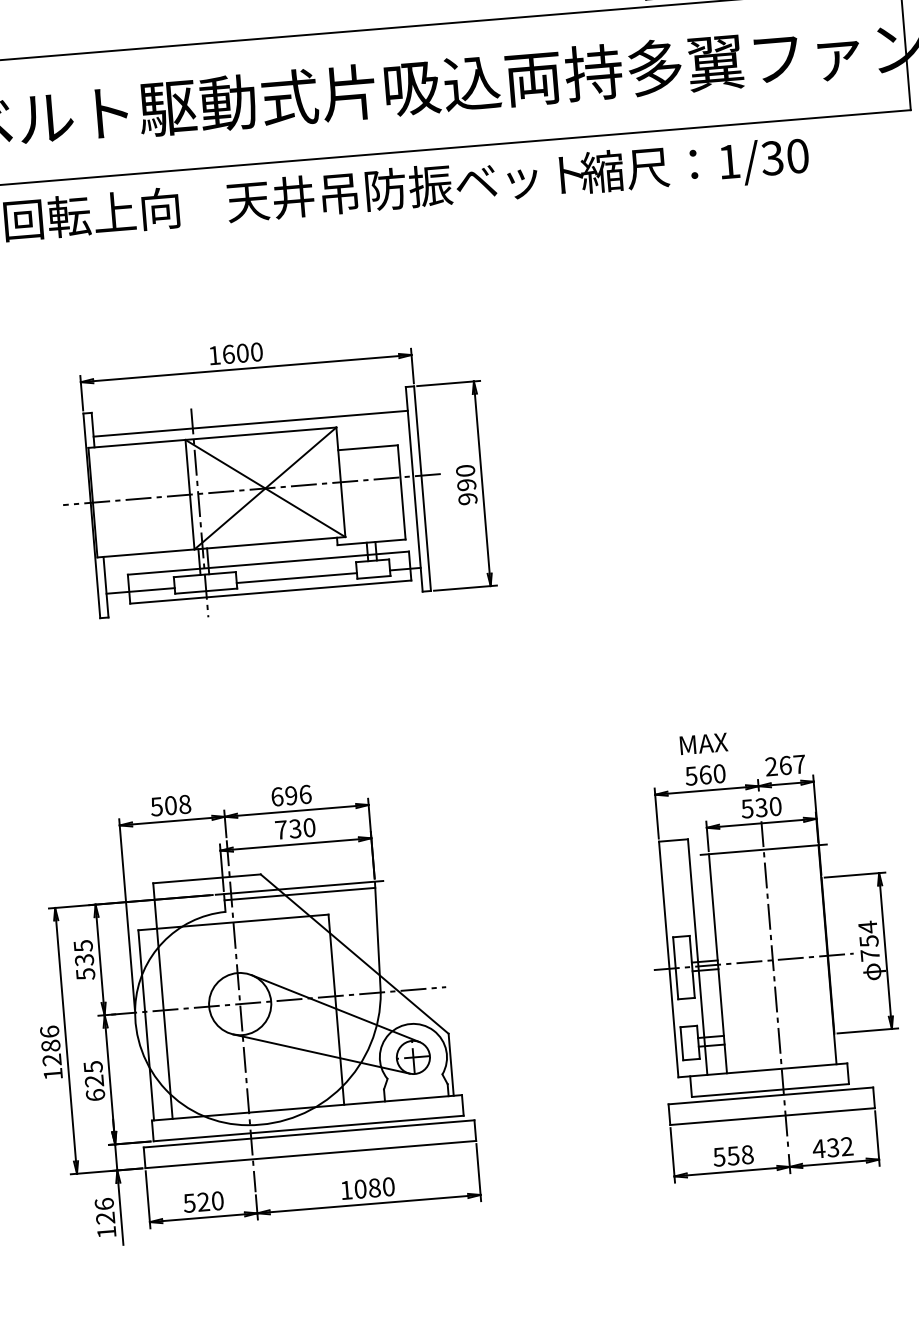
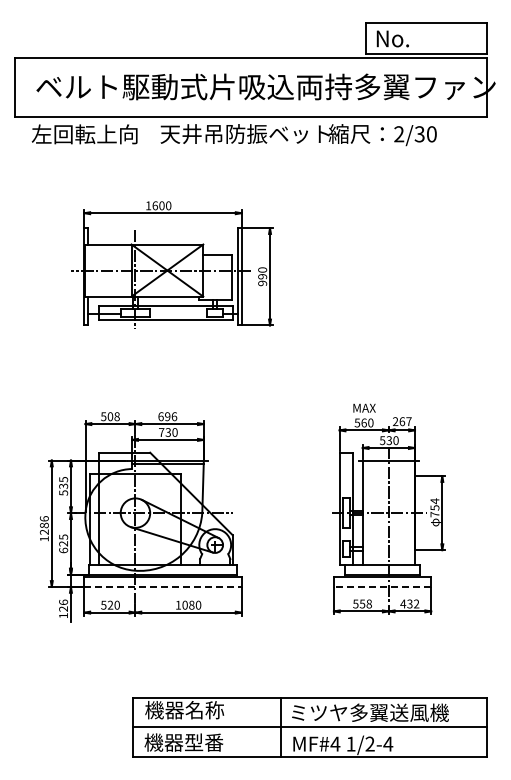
text: (729, 162) -> (399, 134), 1/30 -> 2/30
line: (249, 423) -> (162, 239), removed
line: (296, 578) -> (178, 314), removed
line: (772, 1115) -> (382, 586), solid -> dashed
line: (309, 1153) -> (162, 586), solid -> dashed

